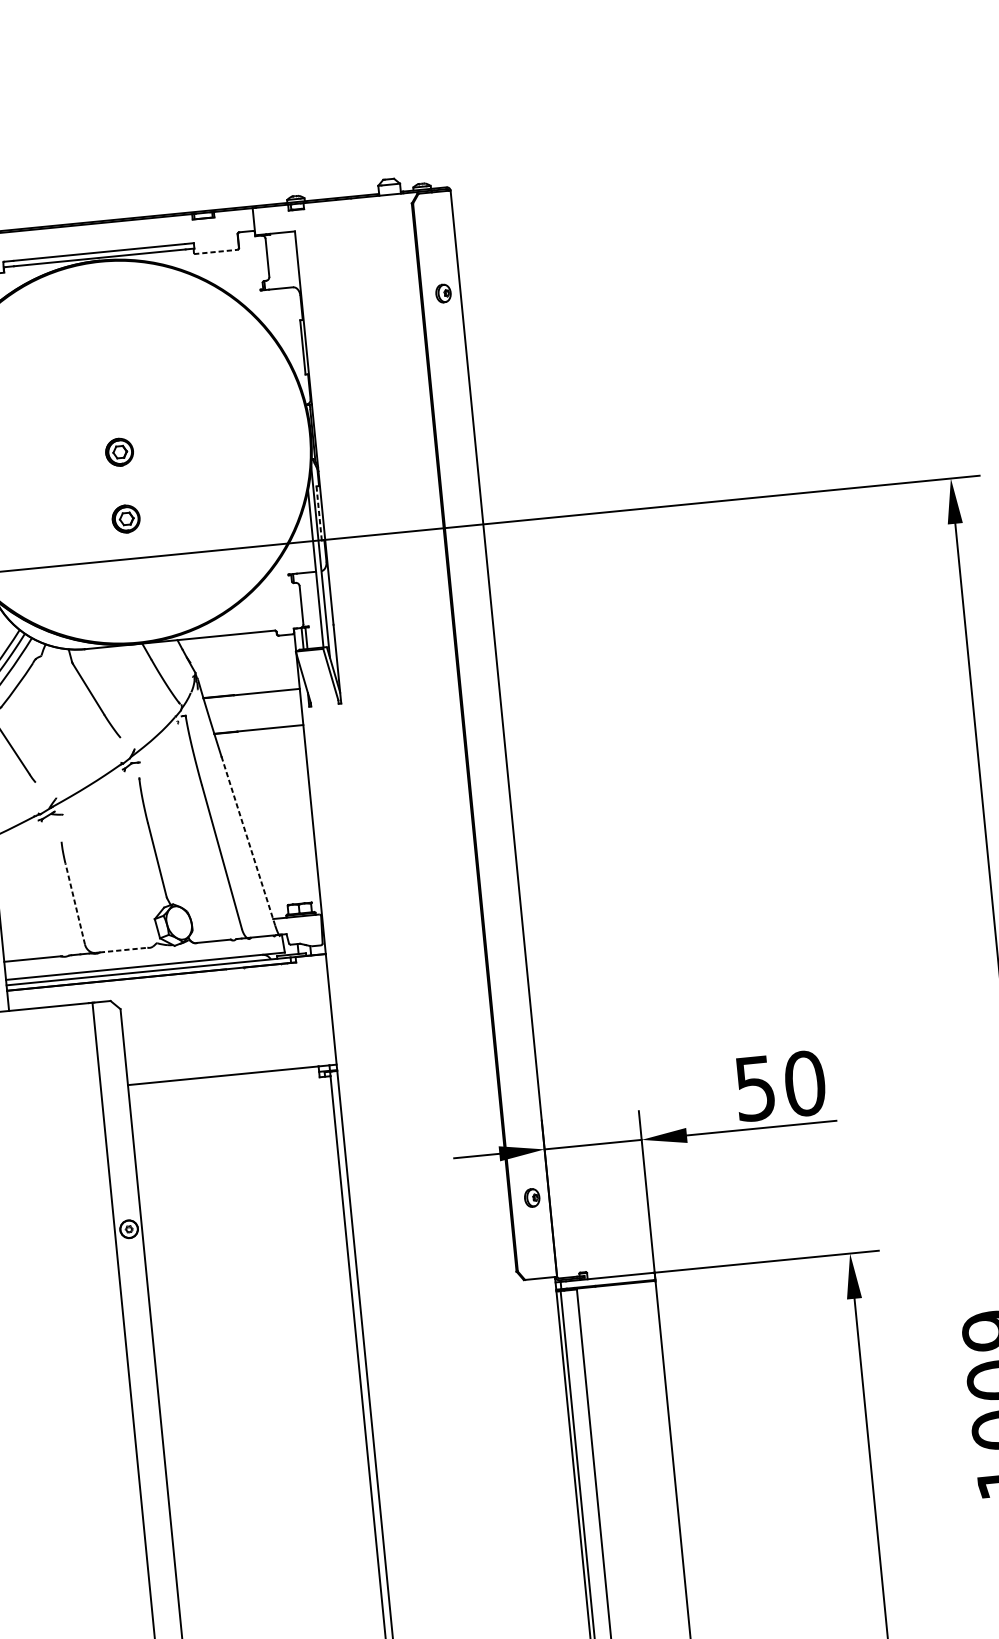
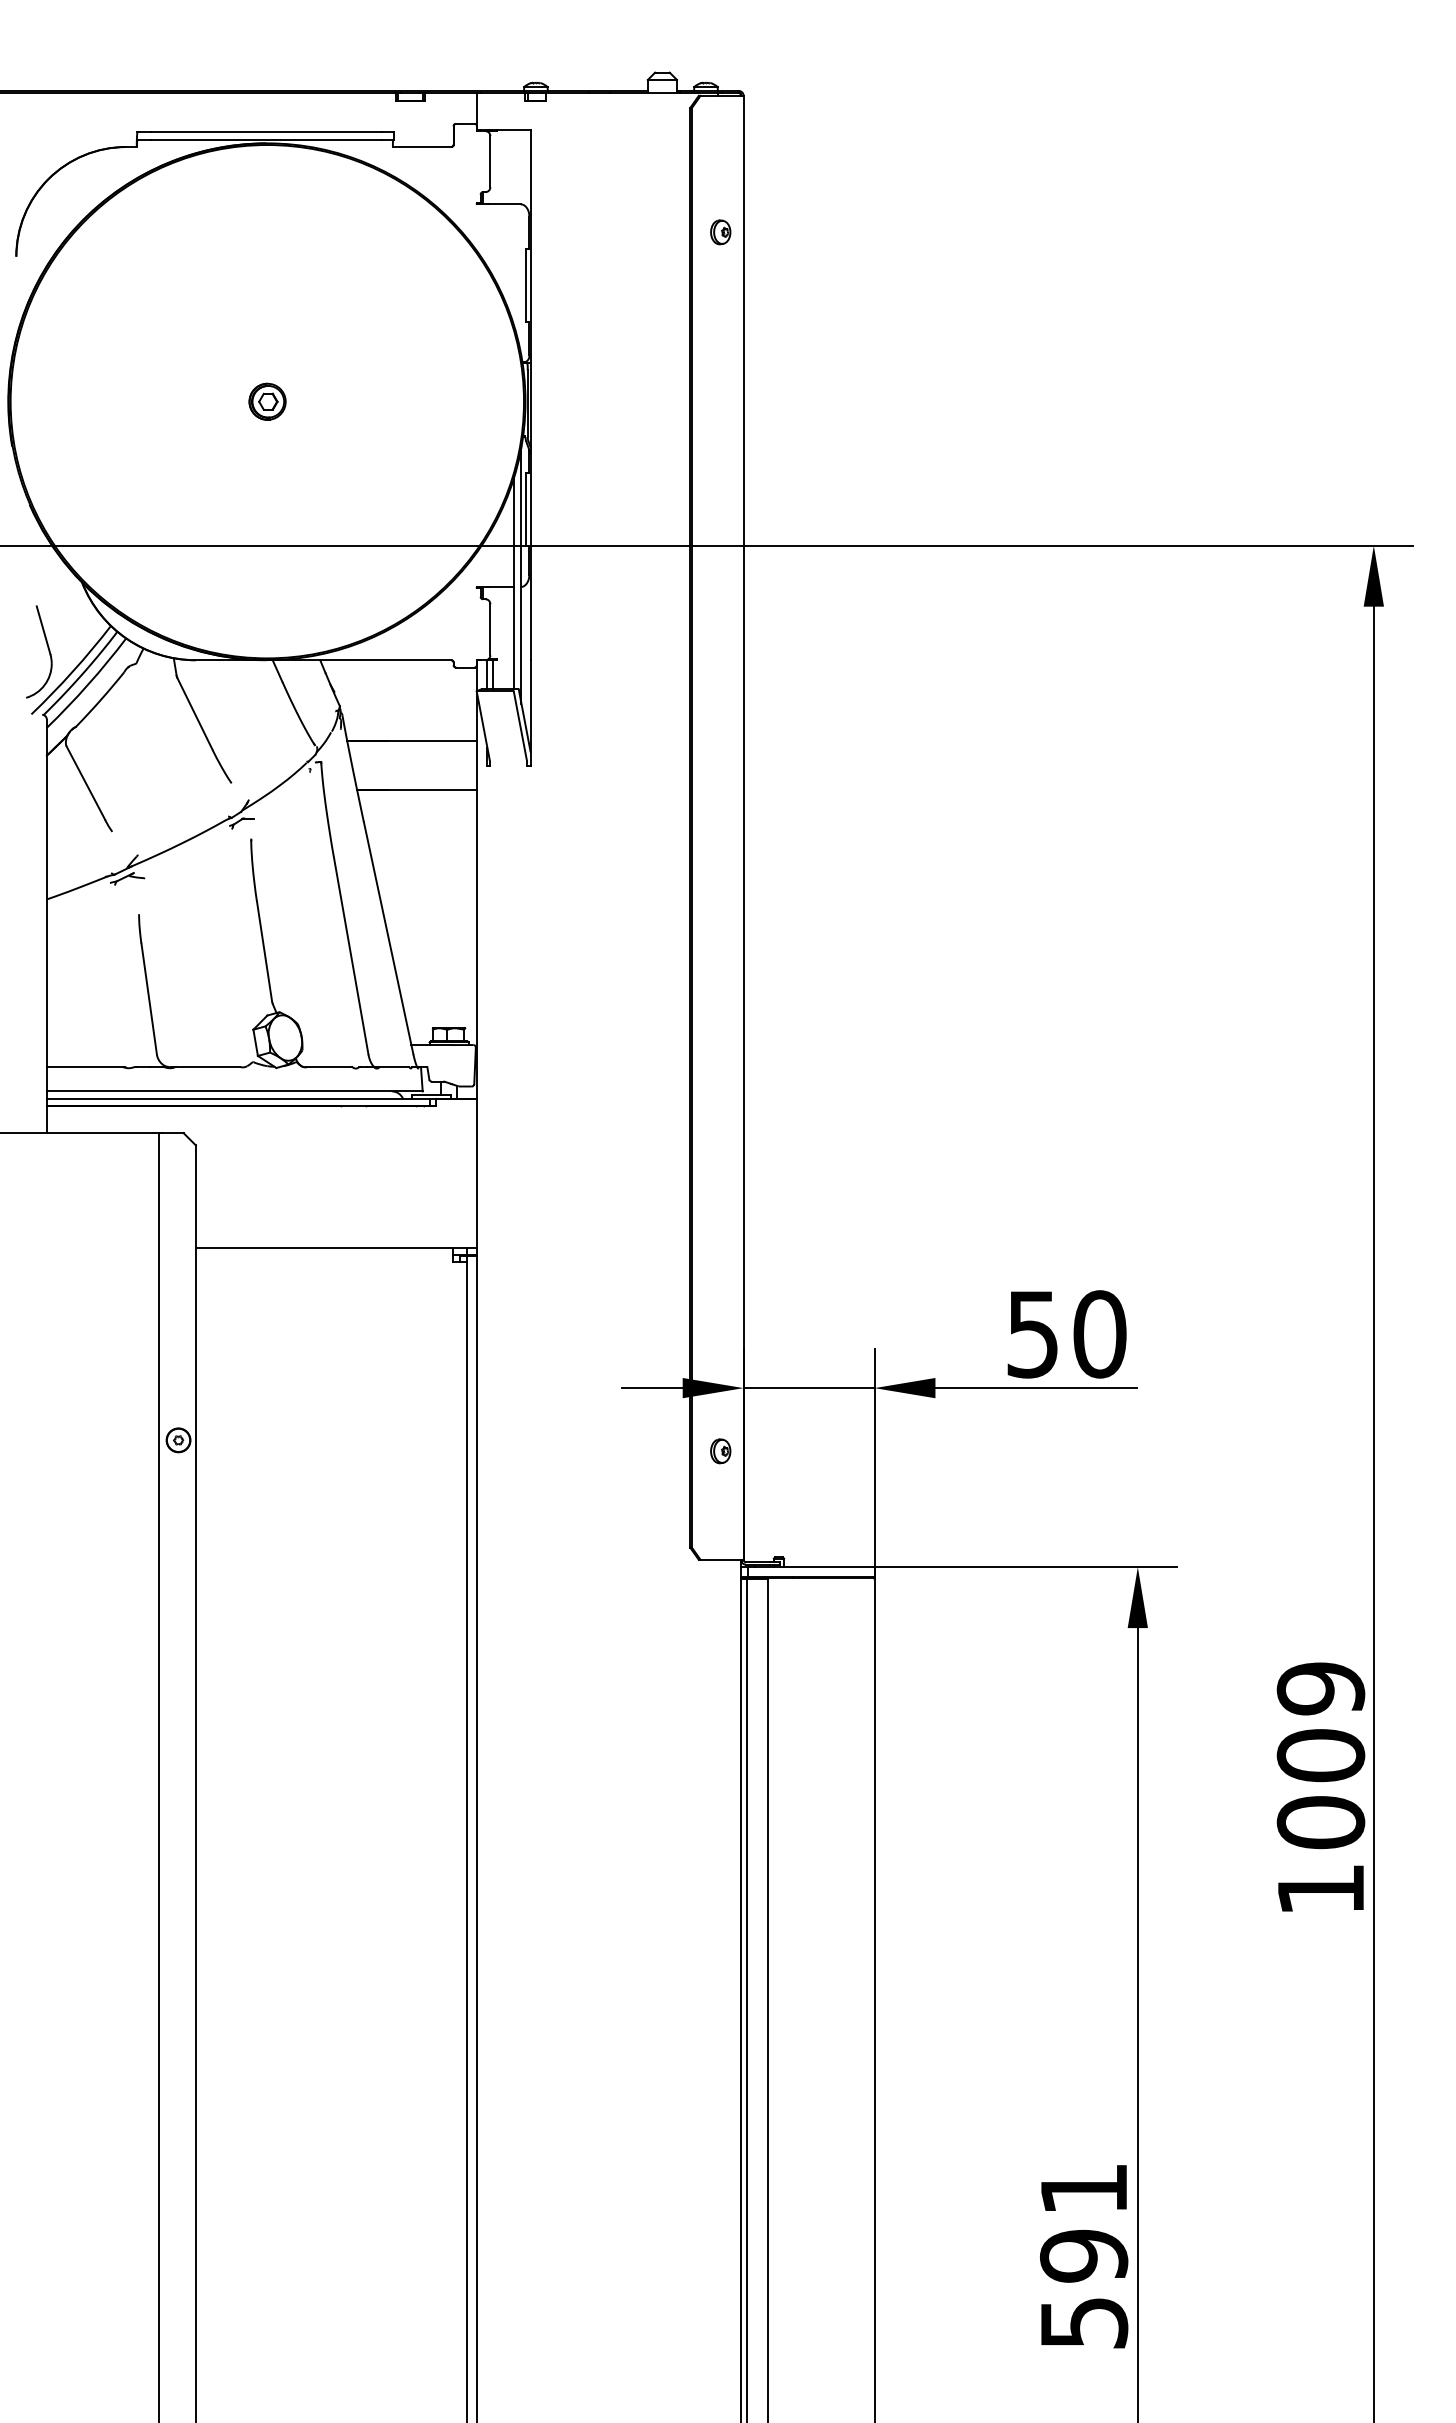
line: (216, 252) -> (422, 147), dashed -> solid
line: (318, 513) -> (525, 509), dashed -> solid
part: (126, 518) -> (267, 491), removed
line: (248, 841) -> (388, 938), dashed -> solid
line: (75, 903) -> (149, 998), dashed -> solid
line: (124, 950) -> (208, 1067), dashed -> solid

